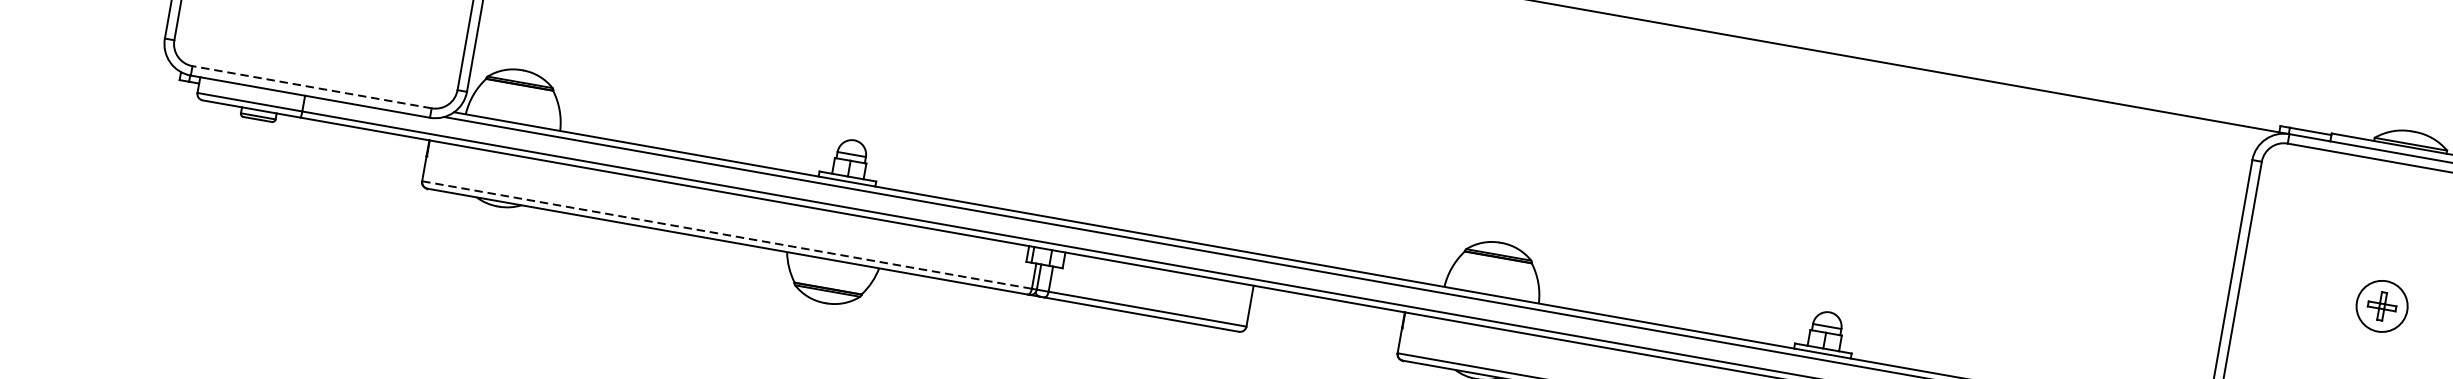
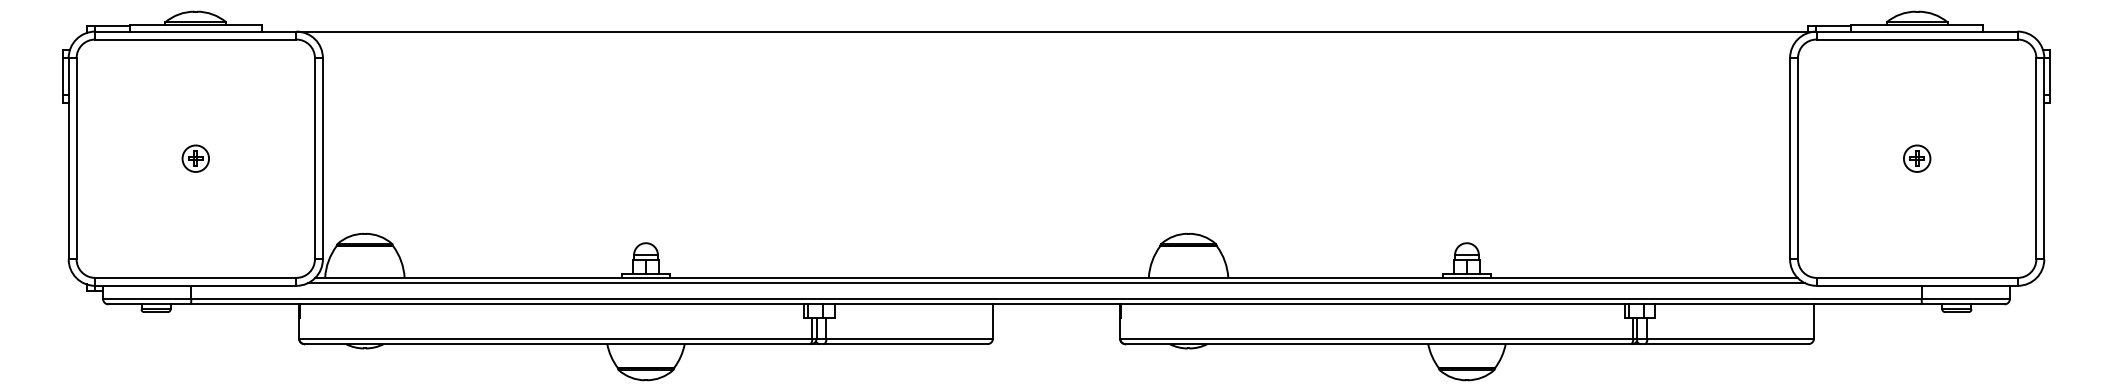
line: (311, 86) -> (195, 277), dashed -> solid
line: (726, 234) -> (555, 338), dashed -> solid
part: (2382, 306) -> (1917, 158), size x0.62

